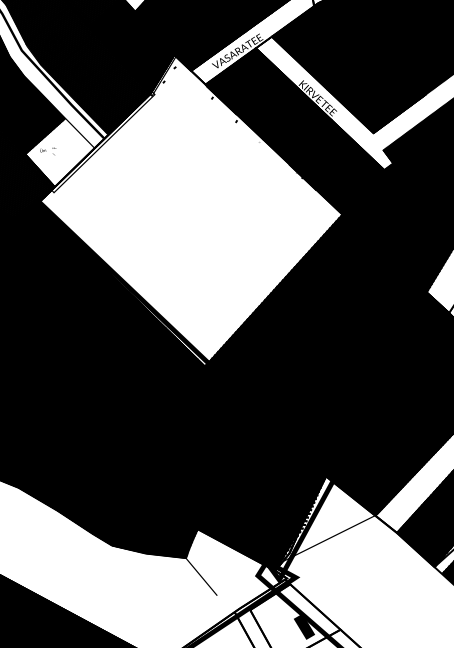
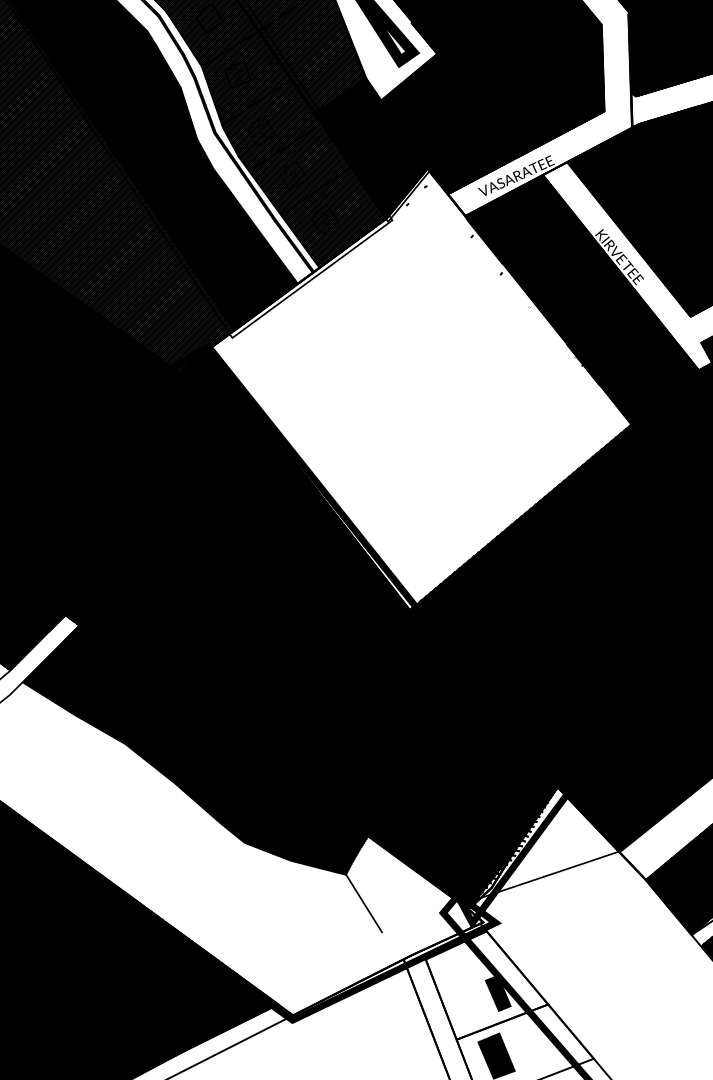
hatch: (59, 152) -> (248, 282), added

